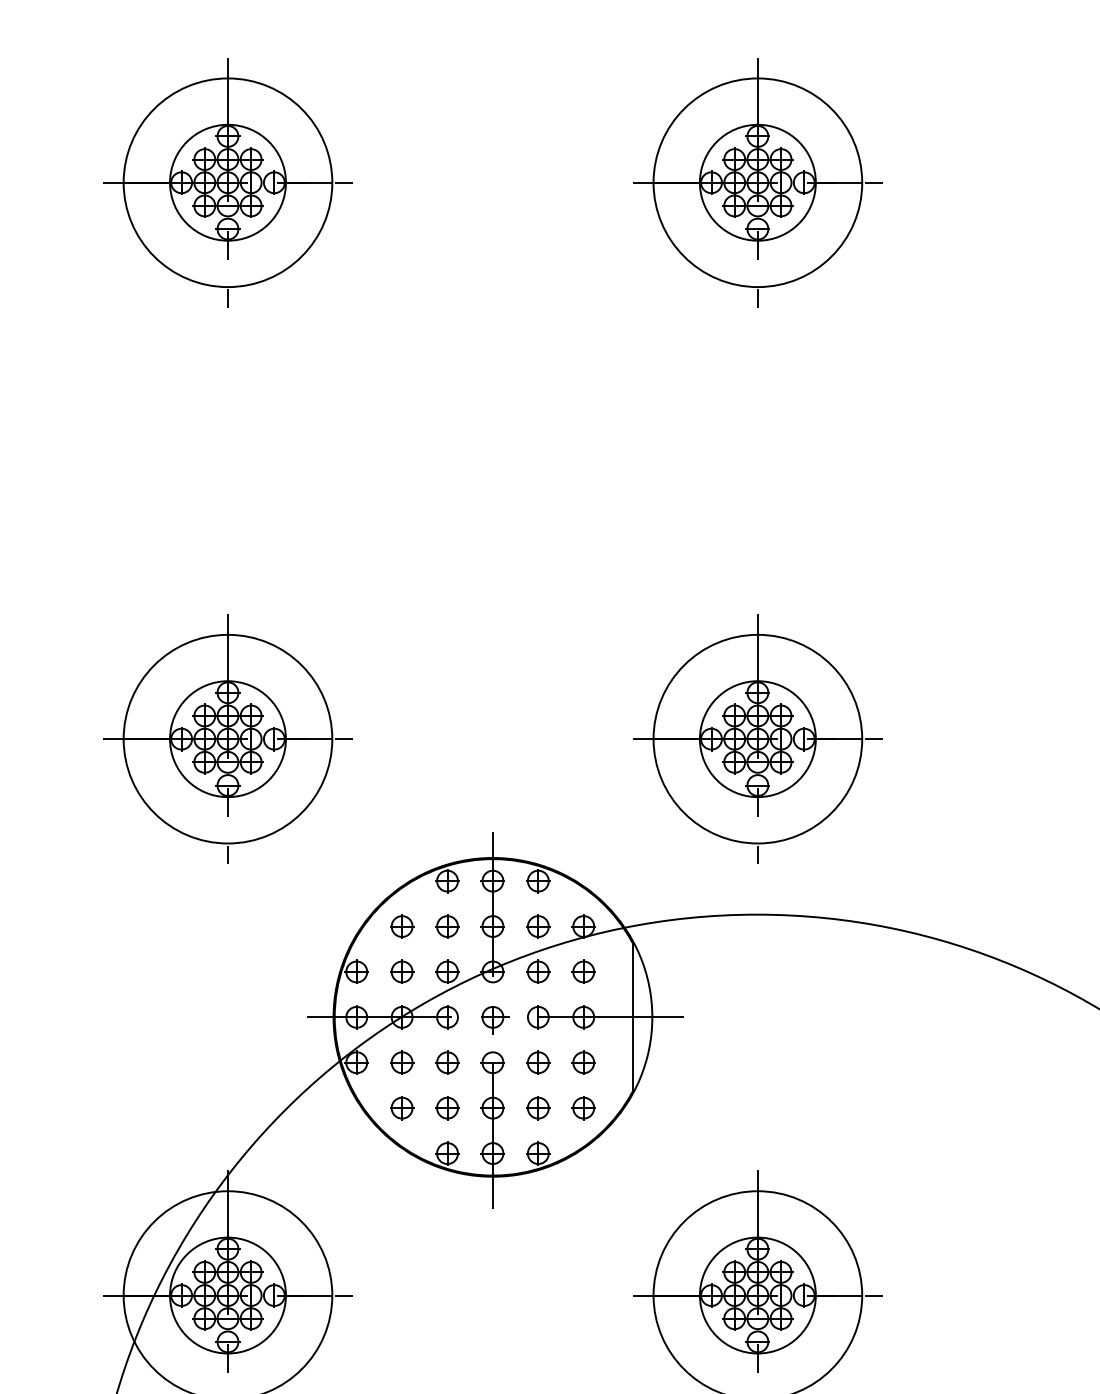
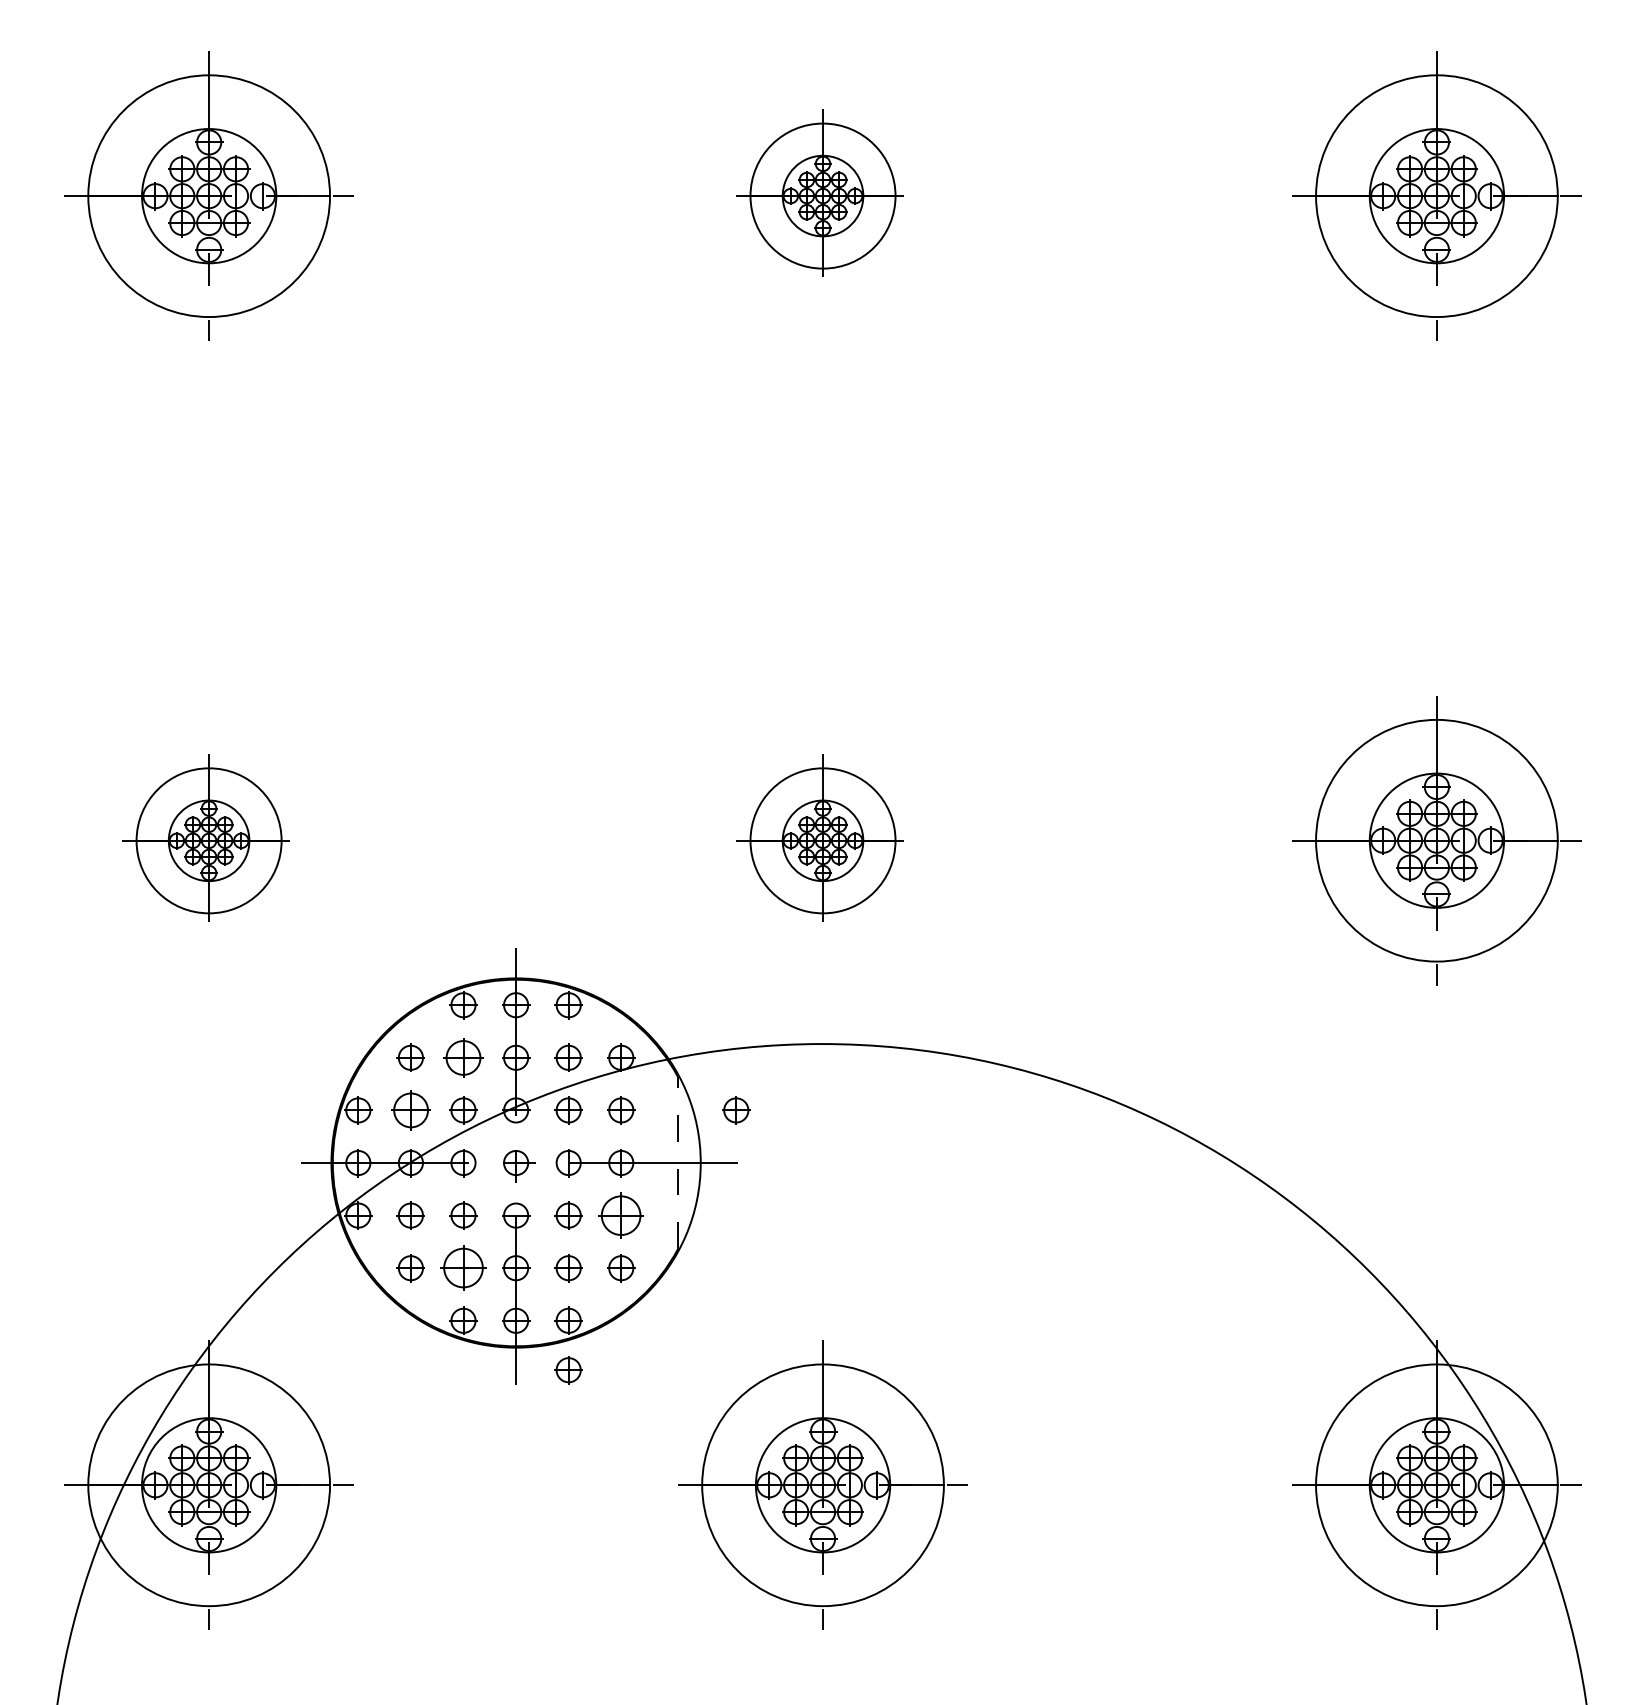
part: (757, 182) -> (822, 195), size x0.6
part: (227, 738) -> (208, 840), size x0.6
part: (757, 738) -> (822, 840), size x0.6
part: (447, 926) -> (463, 1057), size x1.4
part: (401, 972) -> (410, 1110), size x1.4
part: (683, 972) -> (736, 1110), added
line: (632, 1016) -> (677, 1162), solid -> dashed
part: (583, 1062) -> (621, 1215), size x1.6
part: (447, 1108) -> (463, 1268), size x1.6
part: (538, 1196) -> (568, 1370), added

